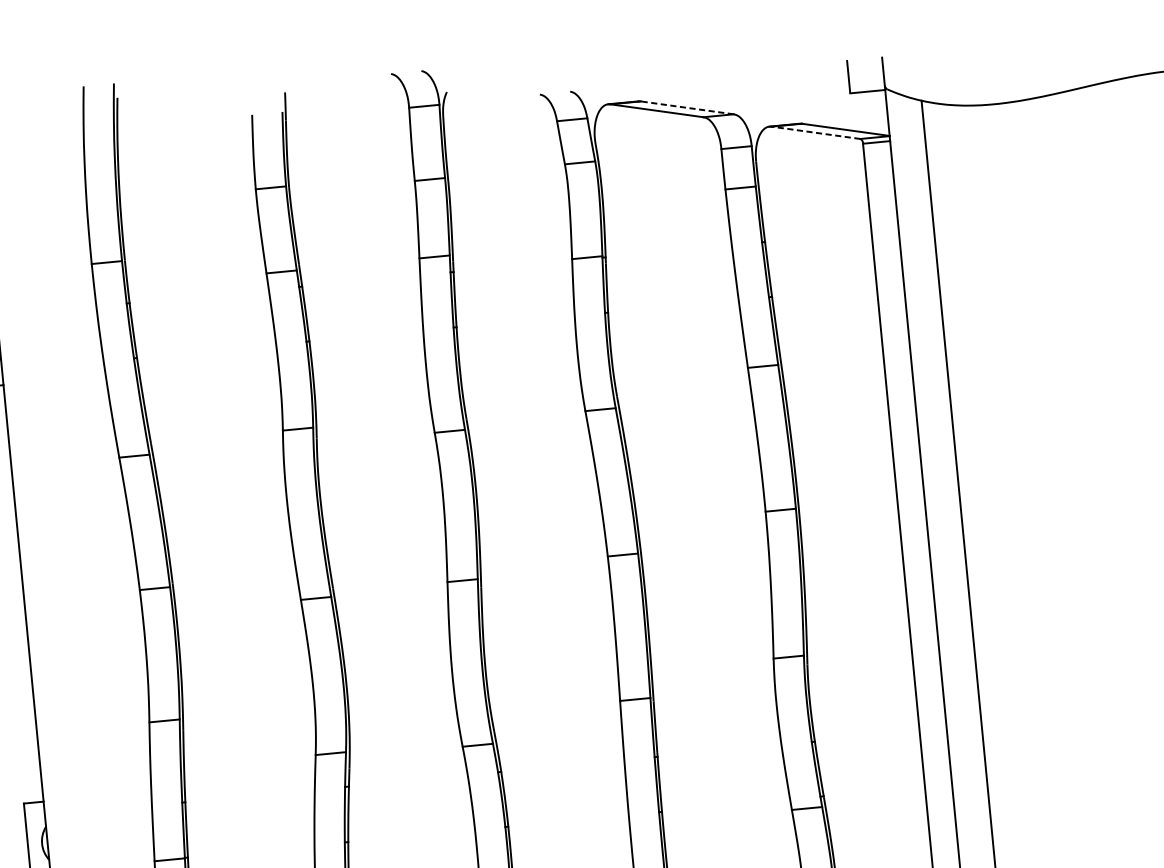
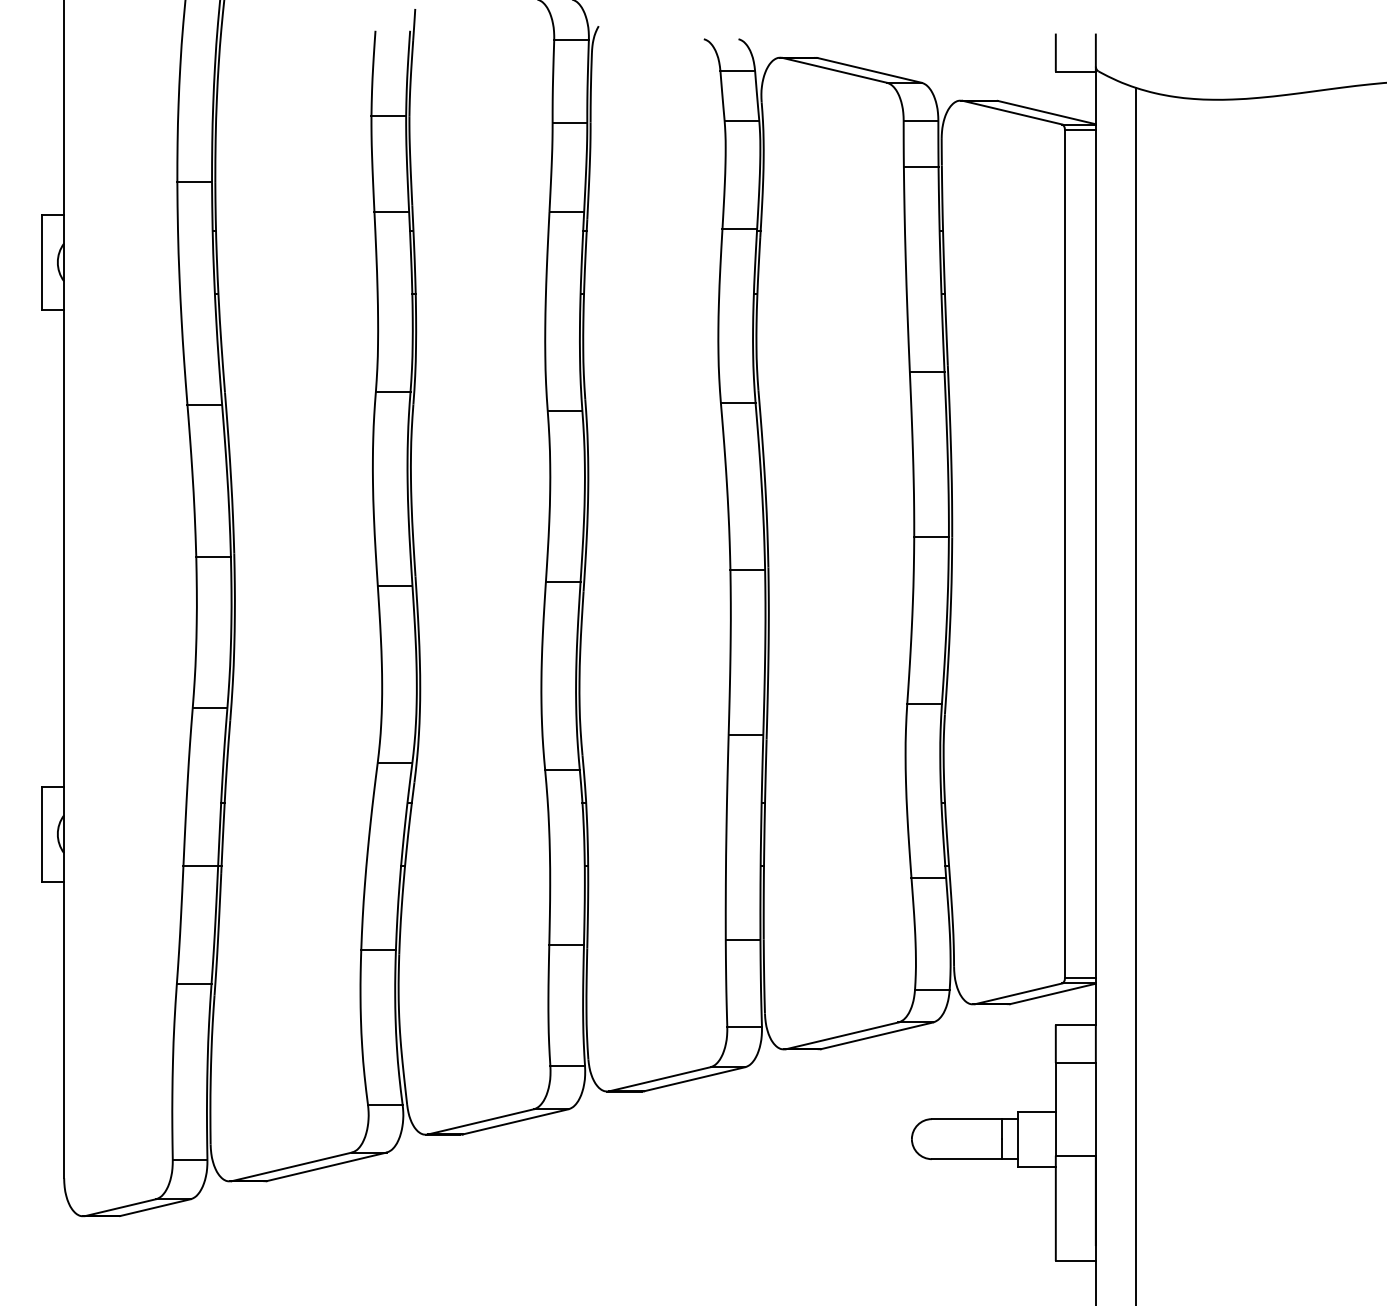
line: (687, 107) -> (869, 70), dashed -> solid
line: (815, 132) -> (1012, 112), dashed -> solid

